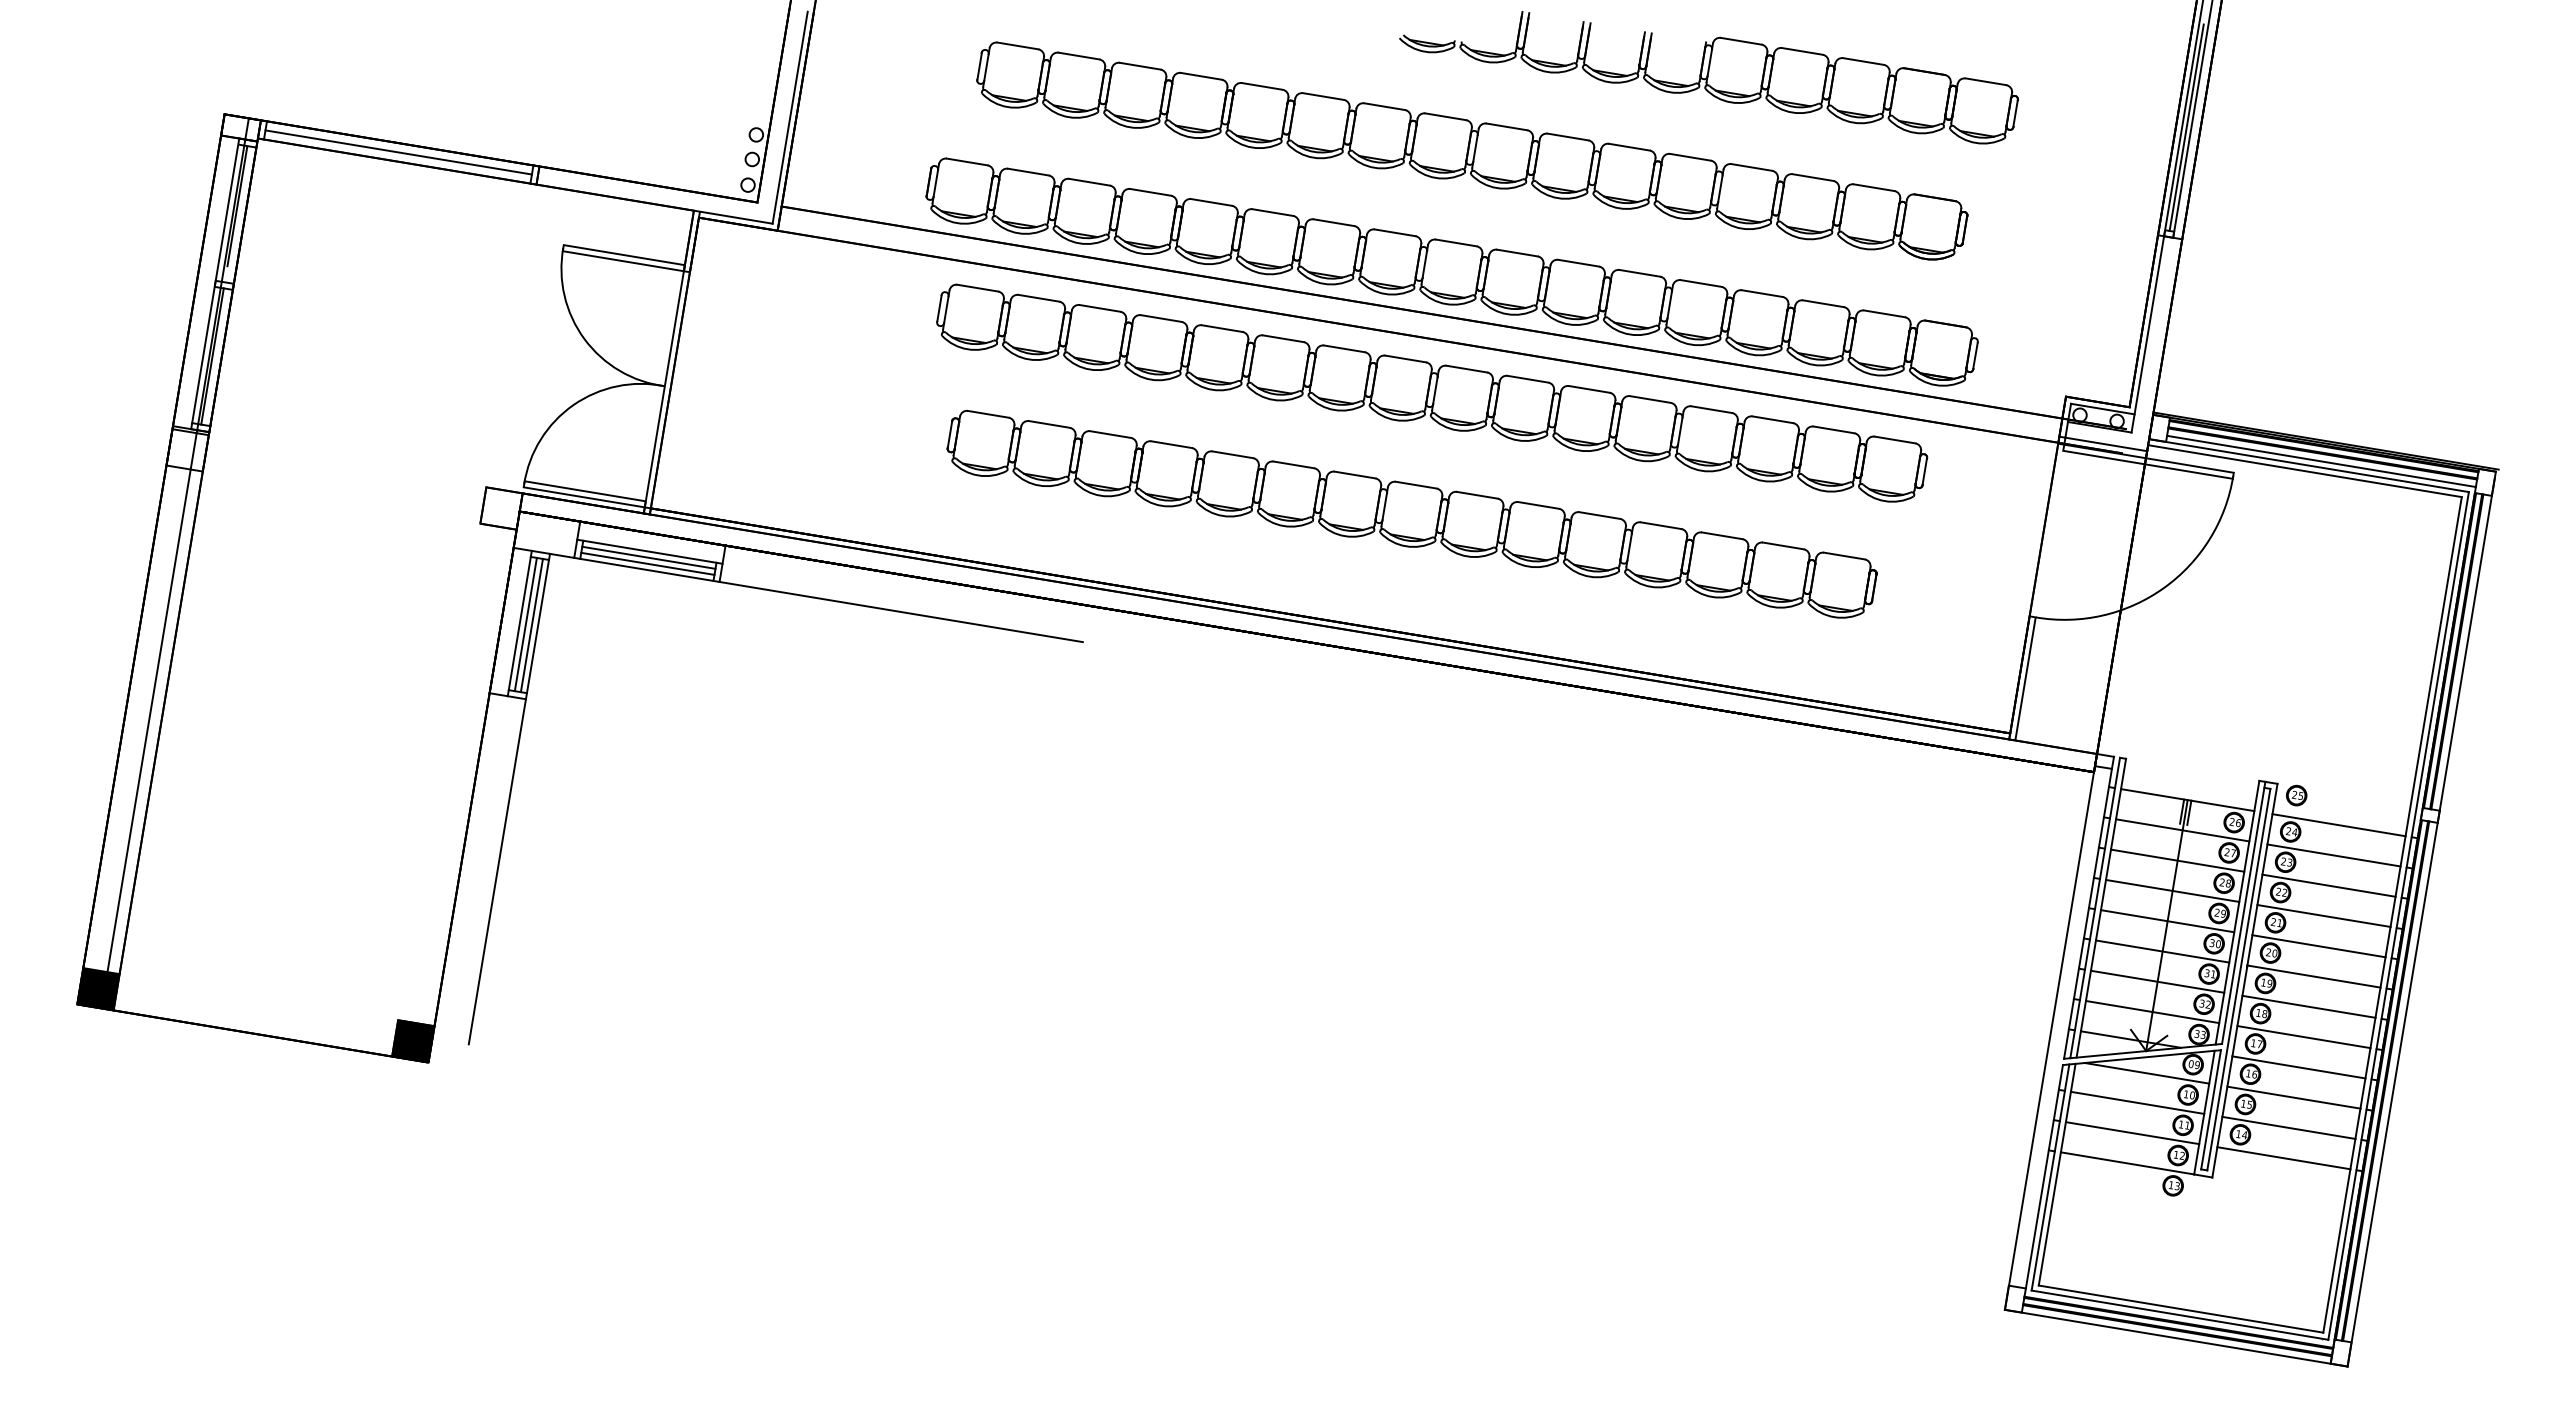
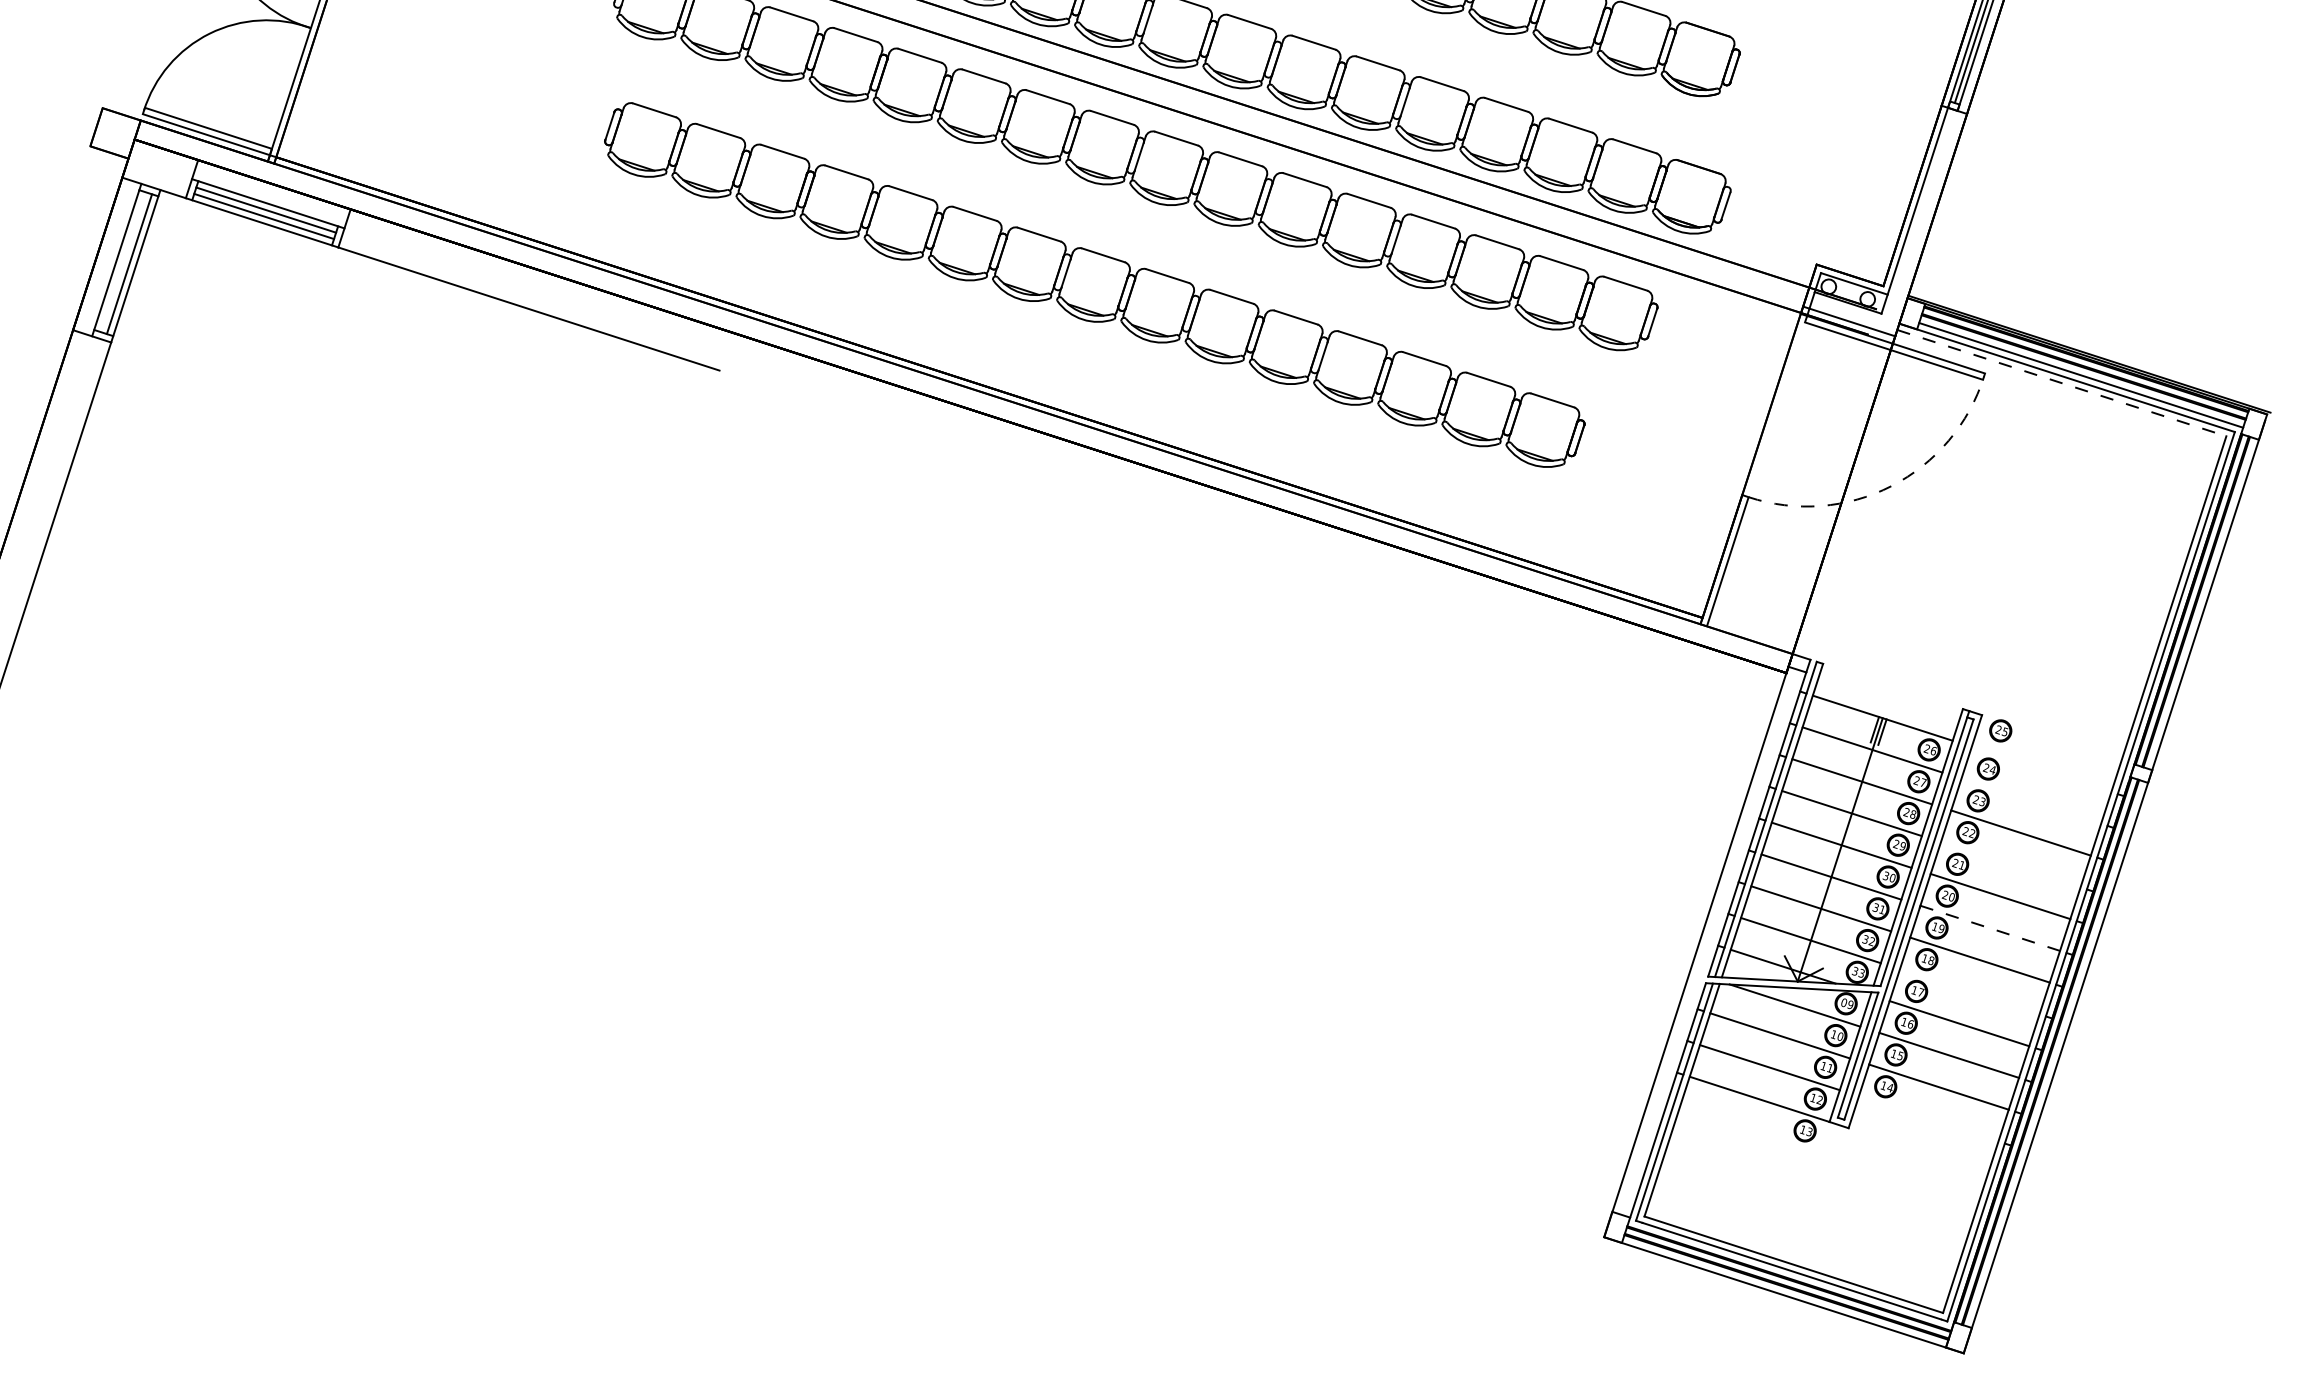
line: (2304, 471) -> (2061, 383), solid -> dashed
arc: (2164, 587) -> (1892, 485), solid -> dashed
line: (525, 624) -> (122, 262), removed
line: (2338, 825) -> (2040, 769), removed
line: (2333, 855) -> (2030, 801), removed
line: (2323, 915) -> (2010, 864), removed
line: (2314, 976) -> (1990, 928), solid -> dashed
line: (2303, 1037) -> (1969, 992), removed
line: (2283, 1158) -> (1928, 1119), removed

